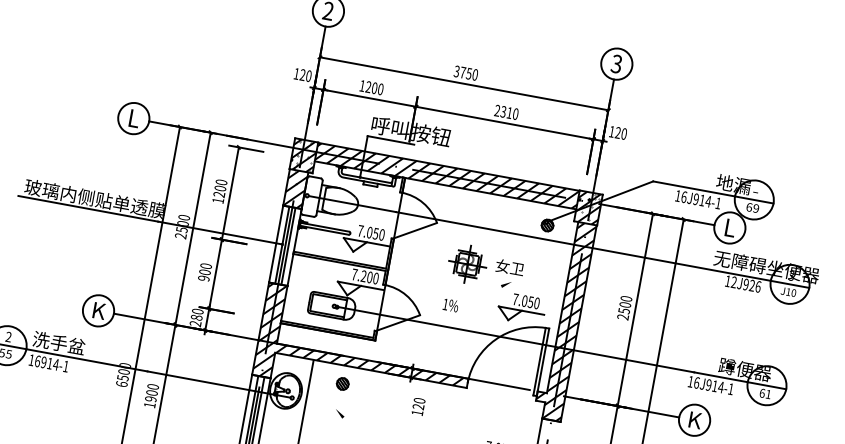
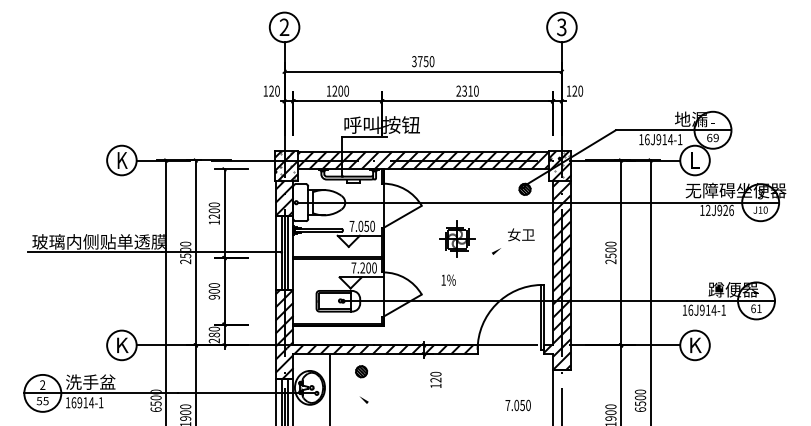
text: (134, 118) -> (122, 160), L -> K
text: (510, 267) -> (521, 234), moved
part: (520, 308) -> (514, 271), removed

